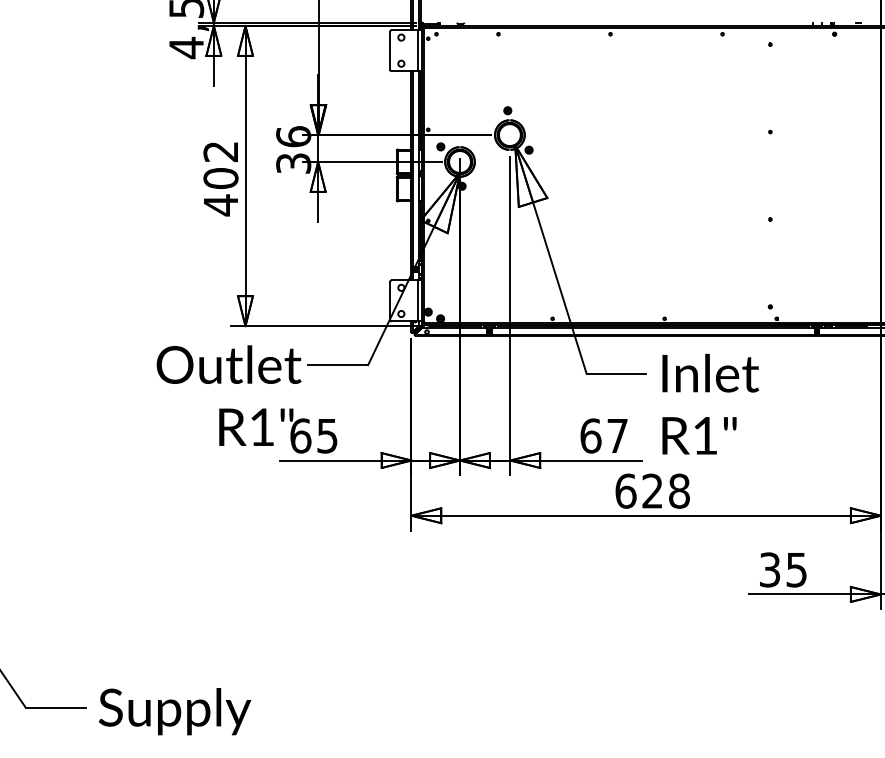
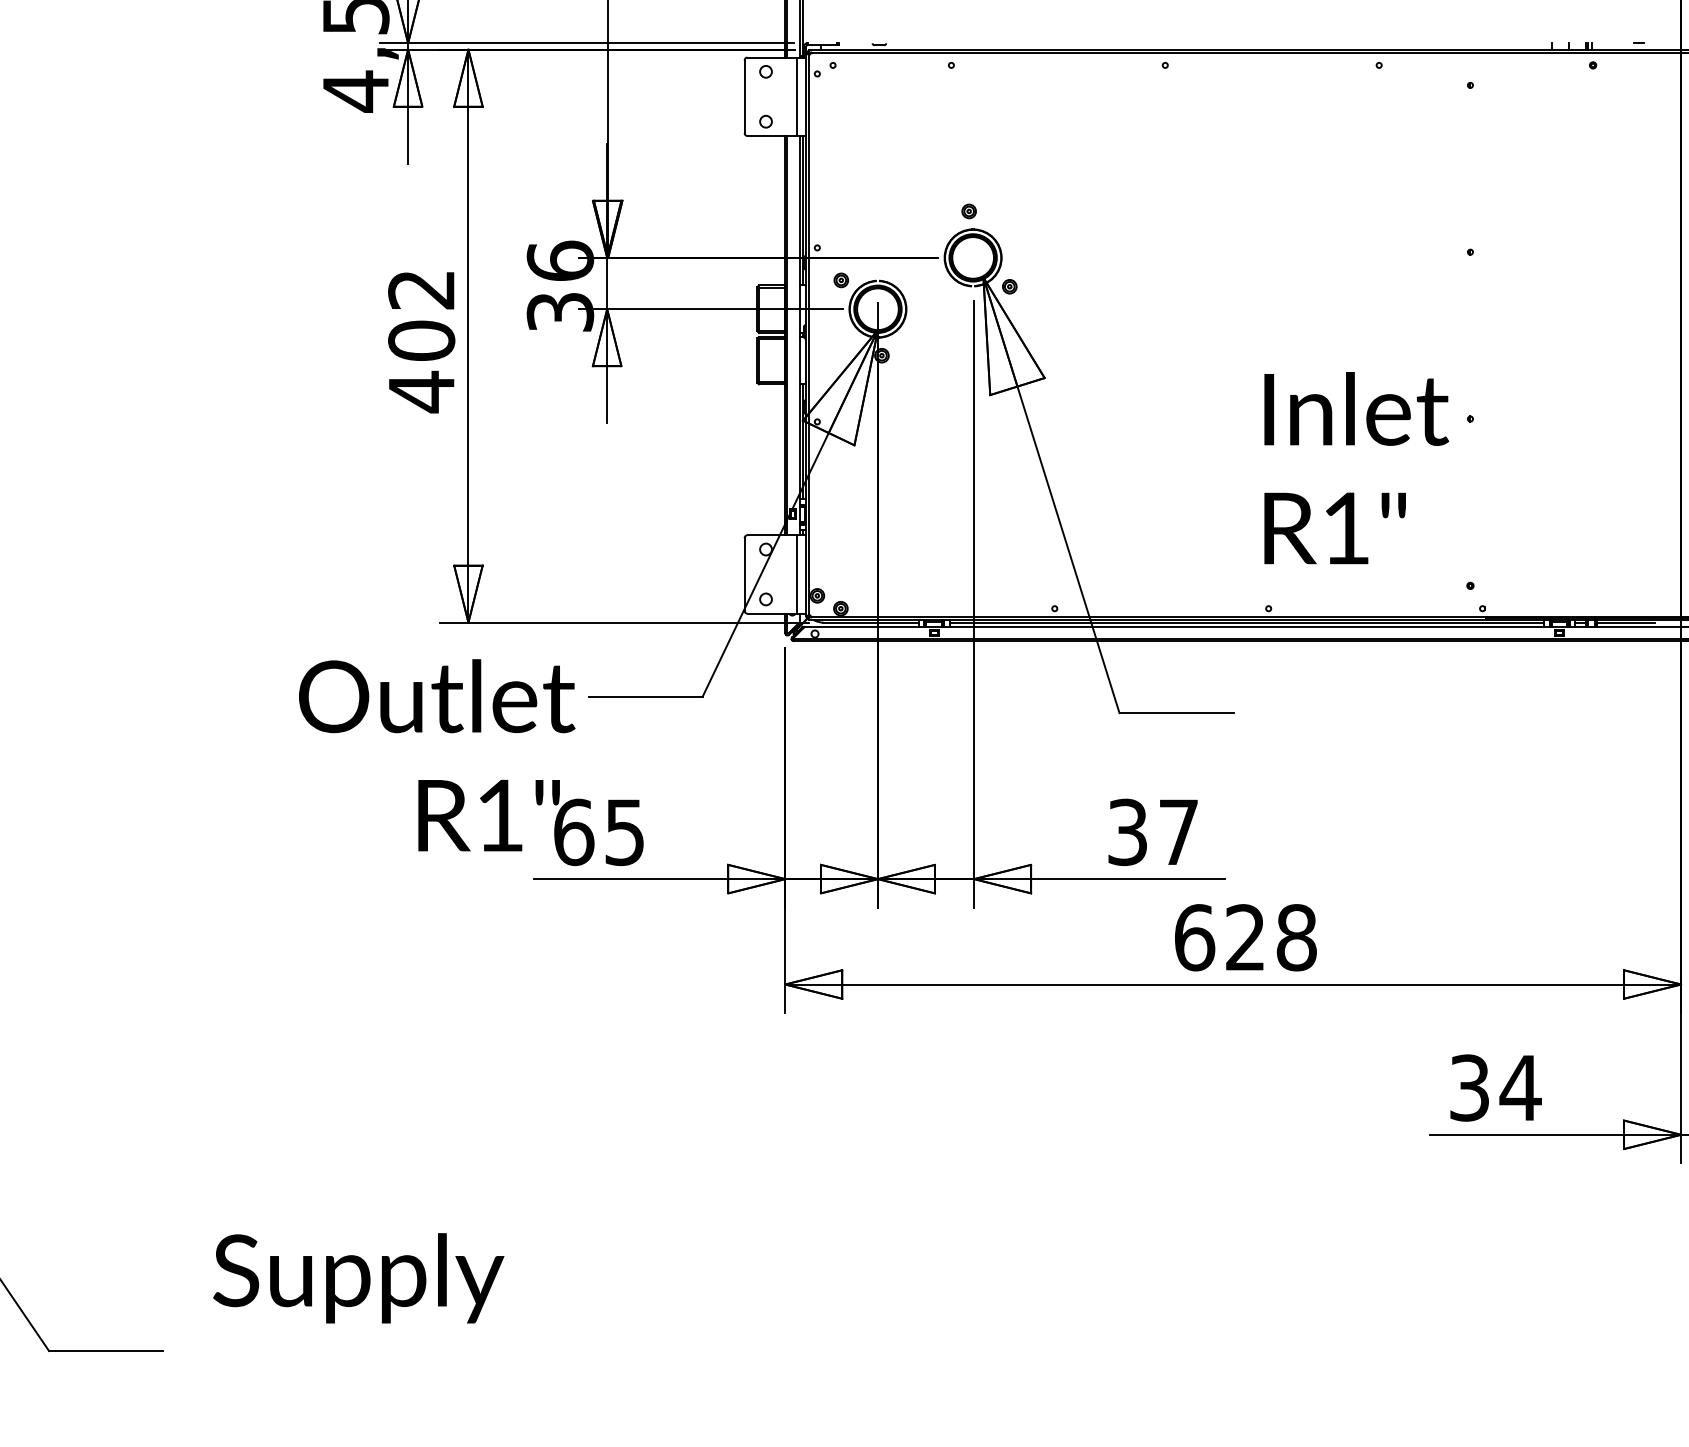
text: (710, 403) -> (1356, 466), moved
text: (590, 435) -> (1127, 831), 67 -> 37
text: (796, 570) -> (1520, 1089), 35 -> 34
text: (174, 711) -> (357, 1278), moved

